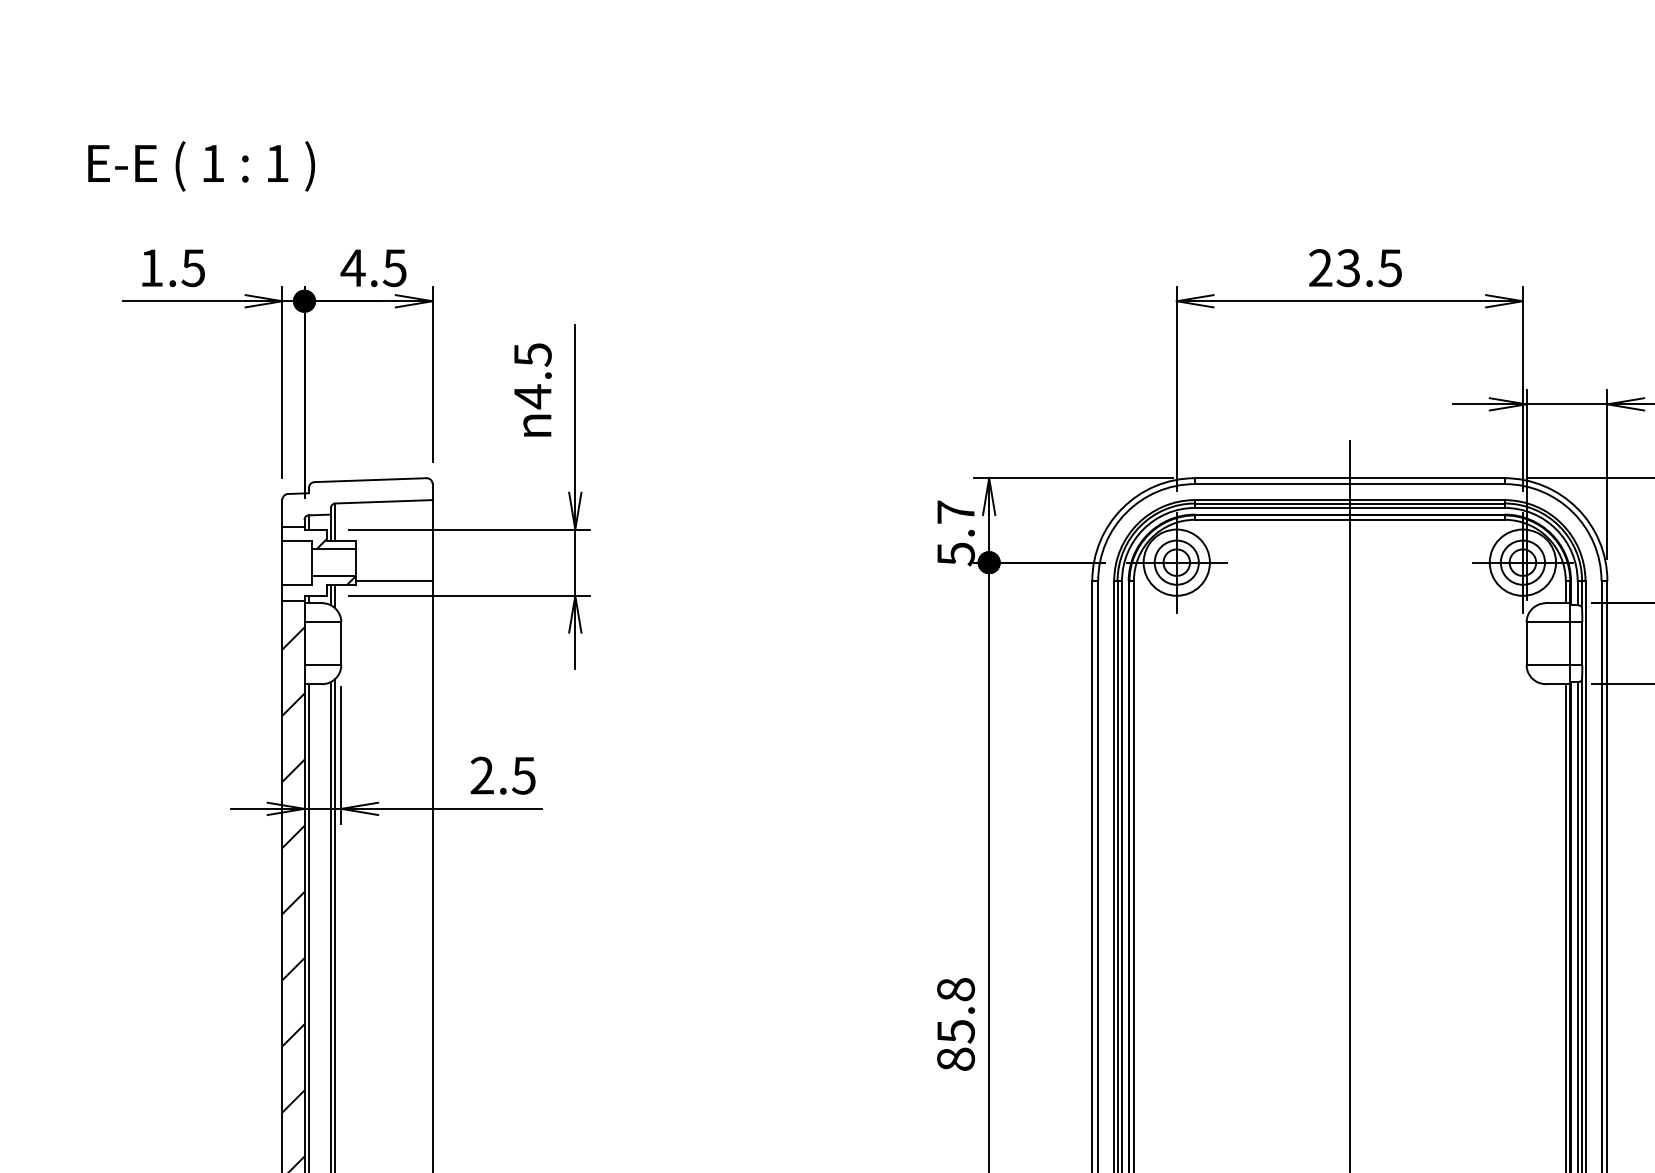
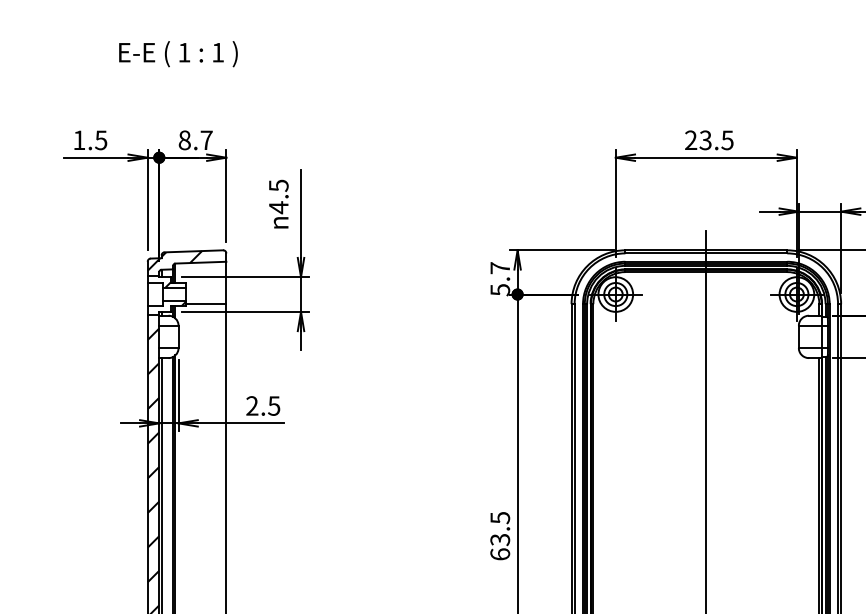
text: (201, 167) -> (178, 54), moved
text: (373, 268) -> (195, 140), 4.5 -> 8.7
hatch: (356, 497) -> (186, 260), added
text: (956, 1023) -> (500, 535), 85.8 -> 63.5

